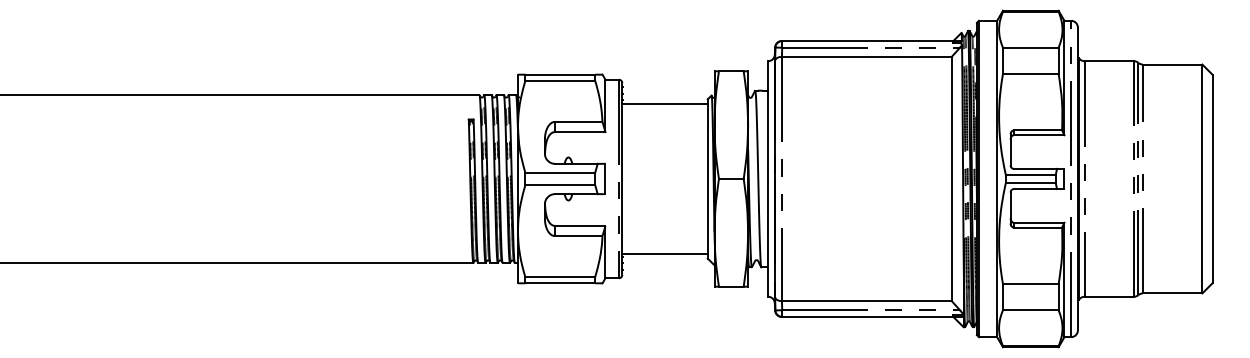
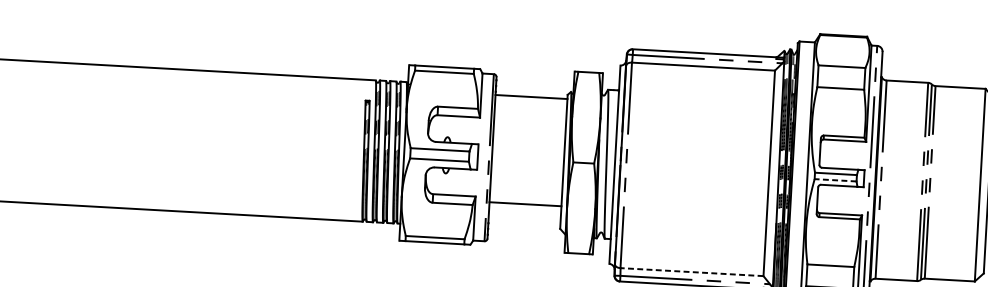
line: (1030, 182) -> (835, 180), solid -> dashed
line: (664, 253) -> (525, 204), moved
line: (866, 301) -> (691, 272), solid -> dashed

